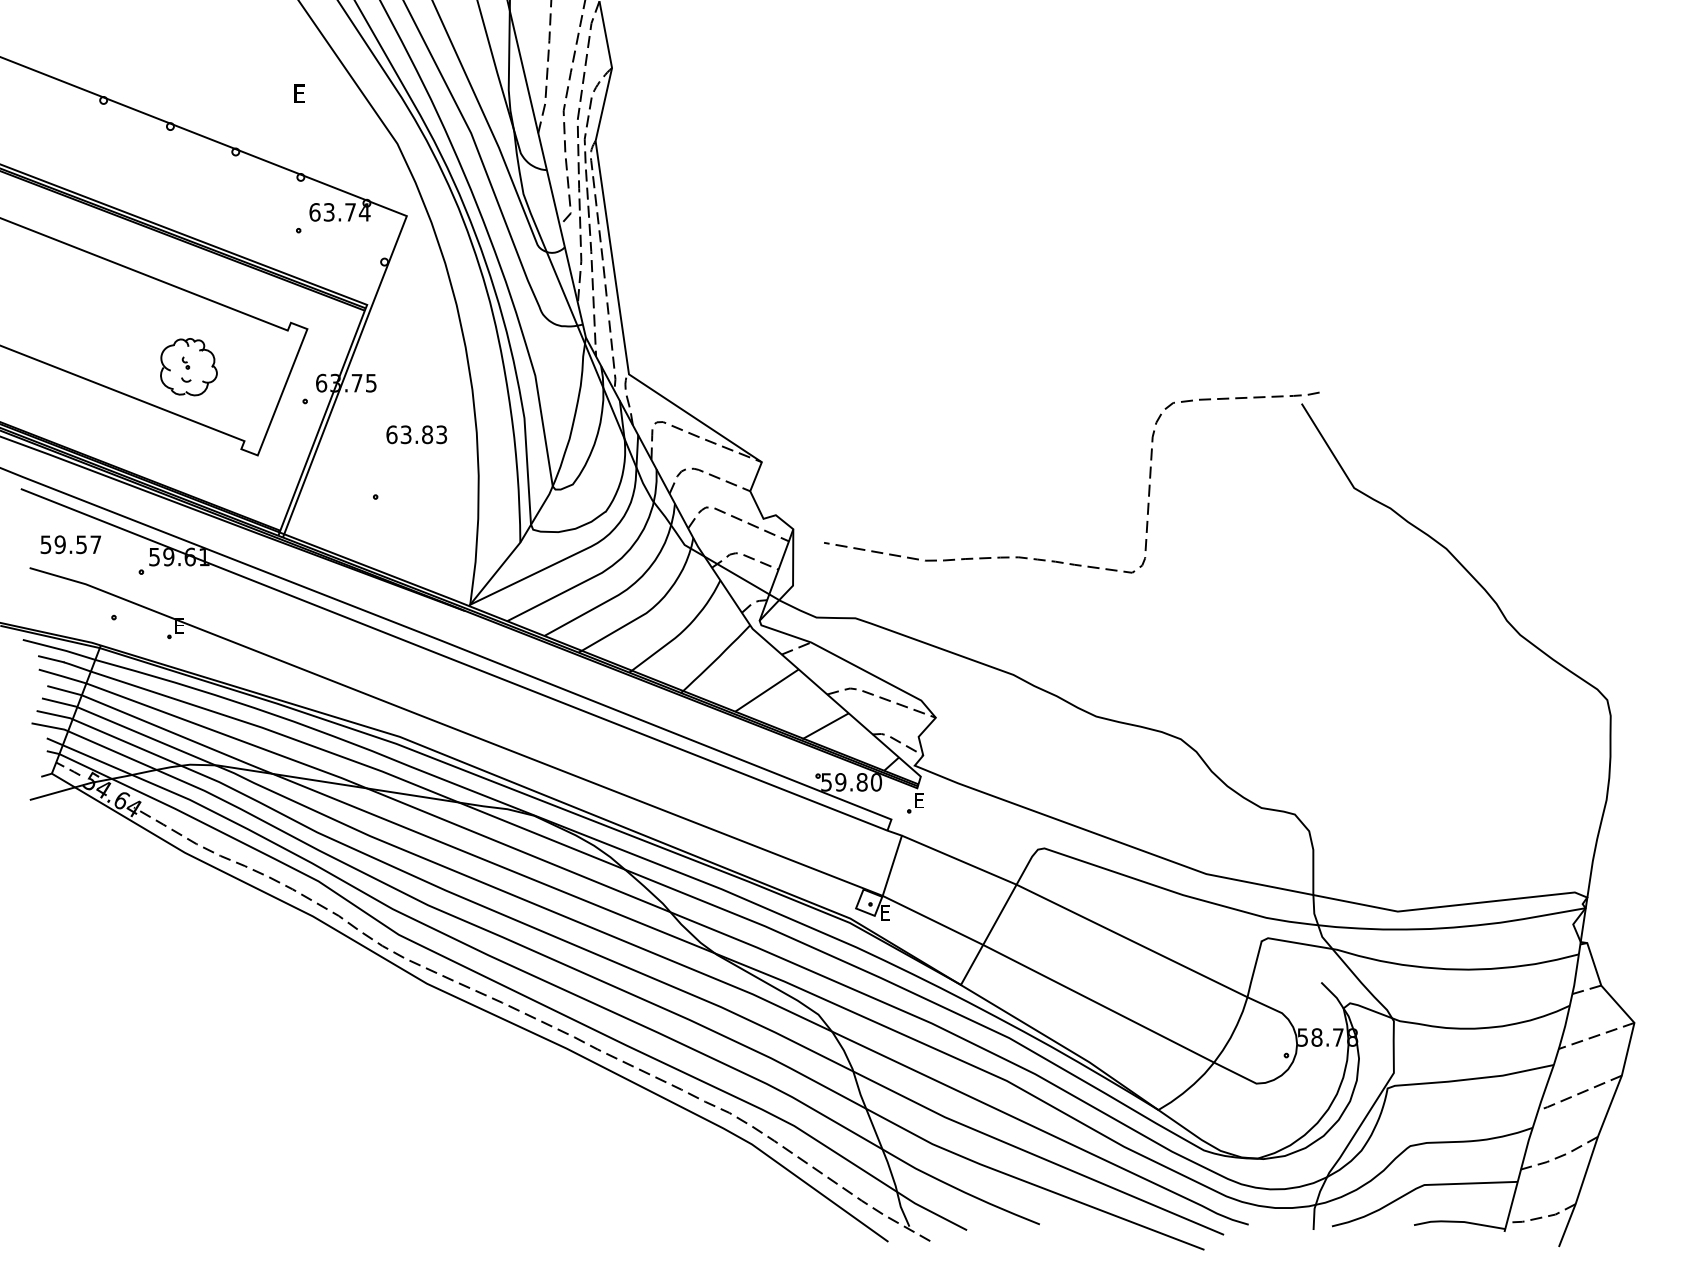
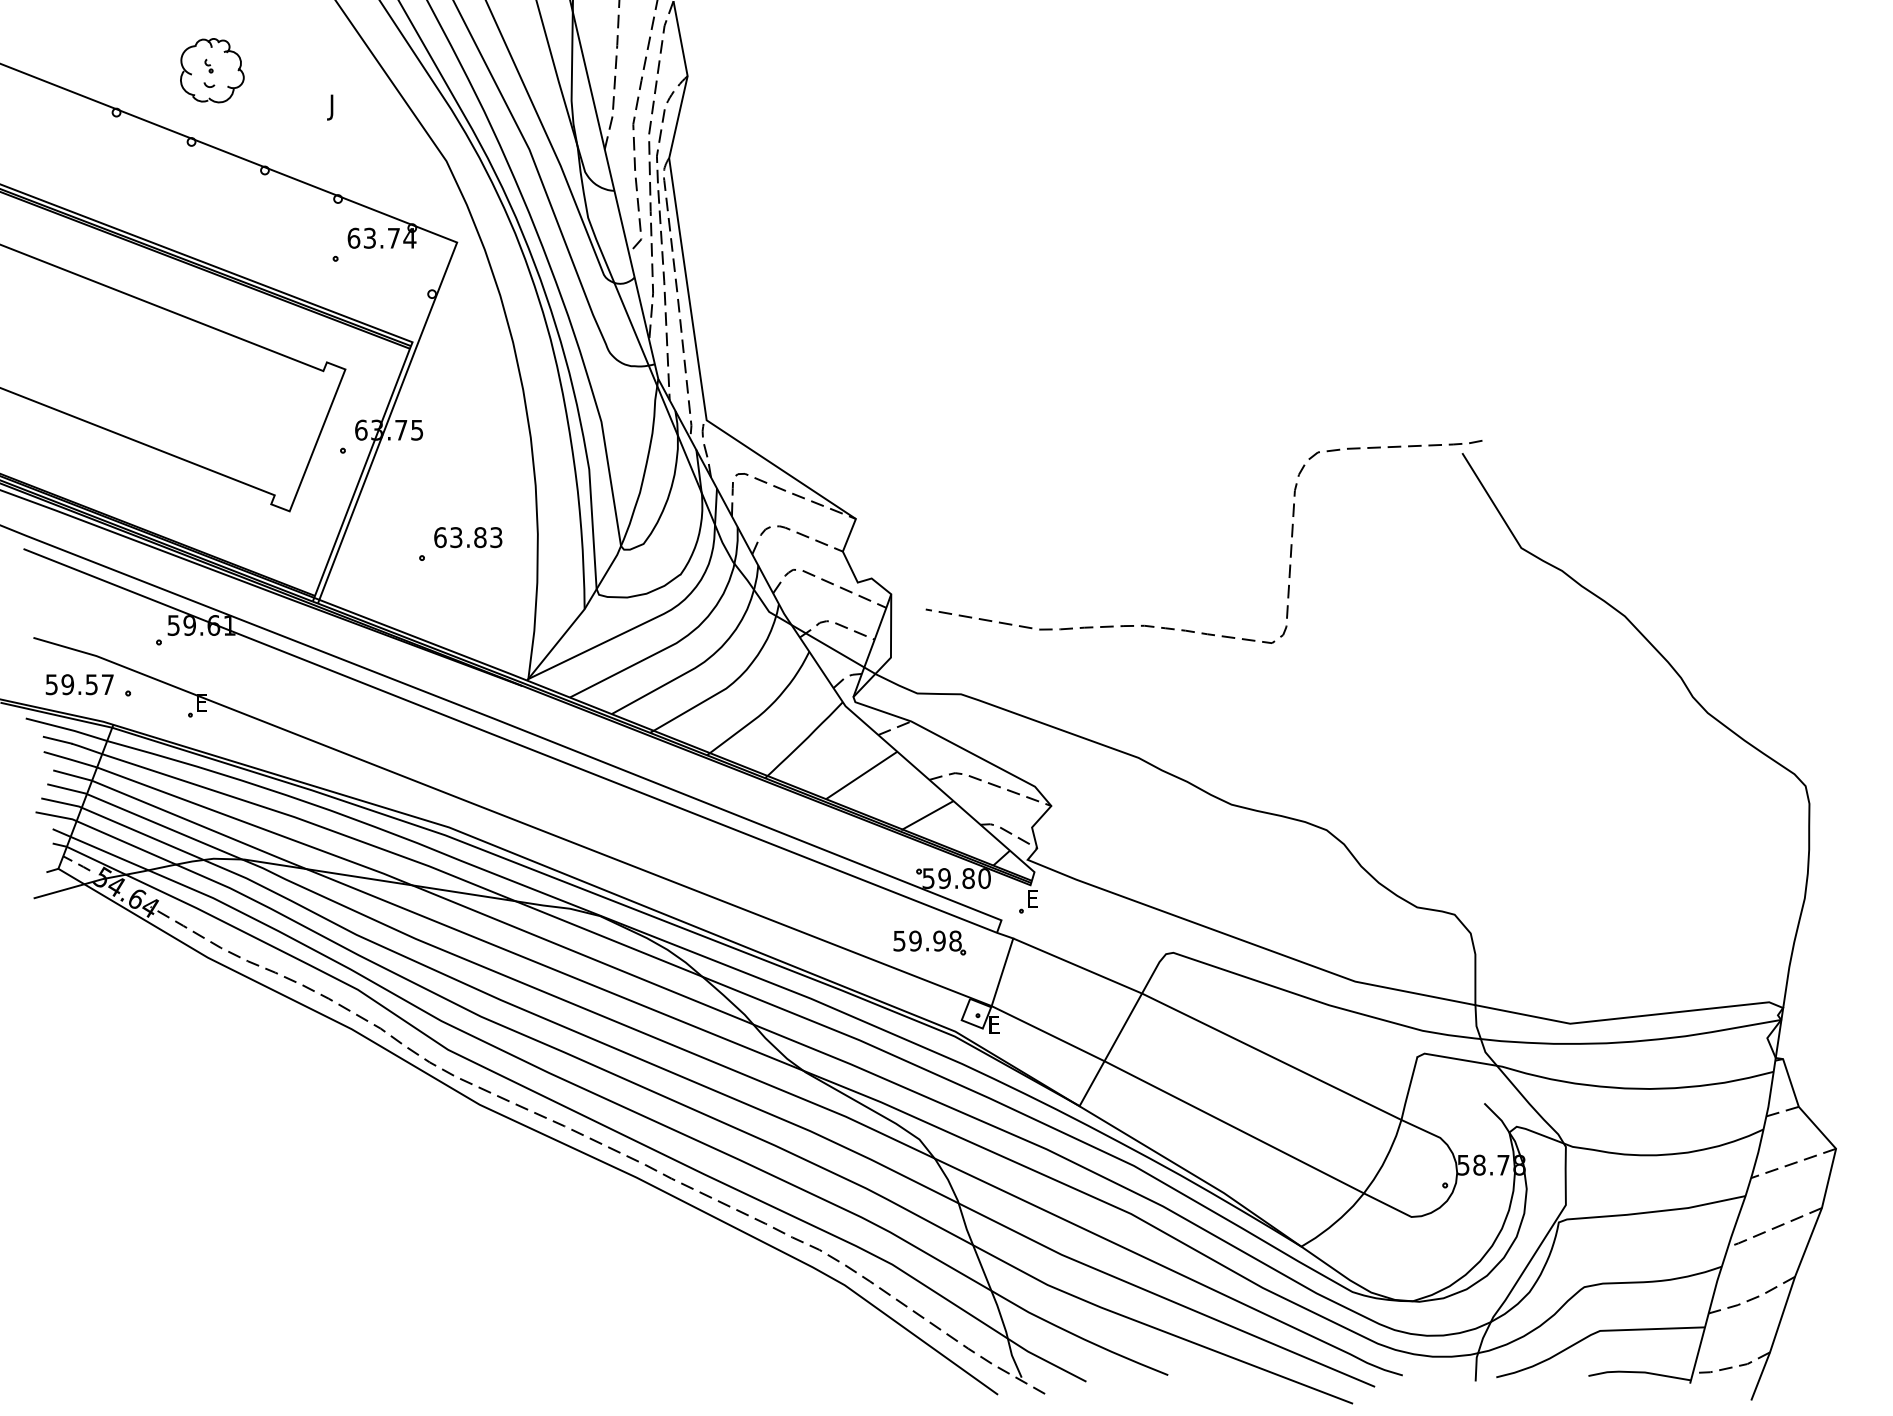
text: (297, 95) -> (334, 107), E -> J
part: (188, 367) -> (211, 71), moved
text: (416, 434) -> (467, 537), moved
text: (70, 544) -> (79, 684), moved
part: (827, 839) -> (929, 942), added

